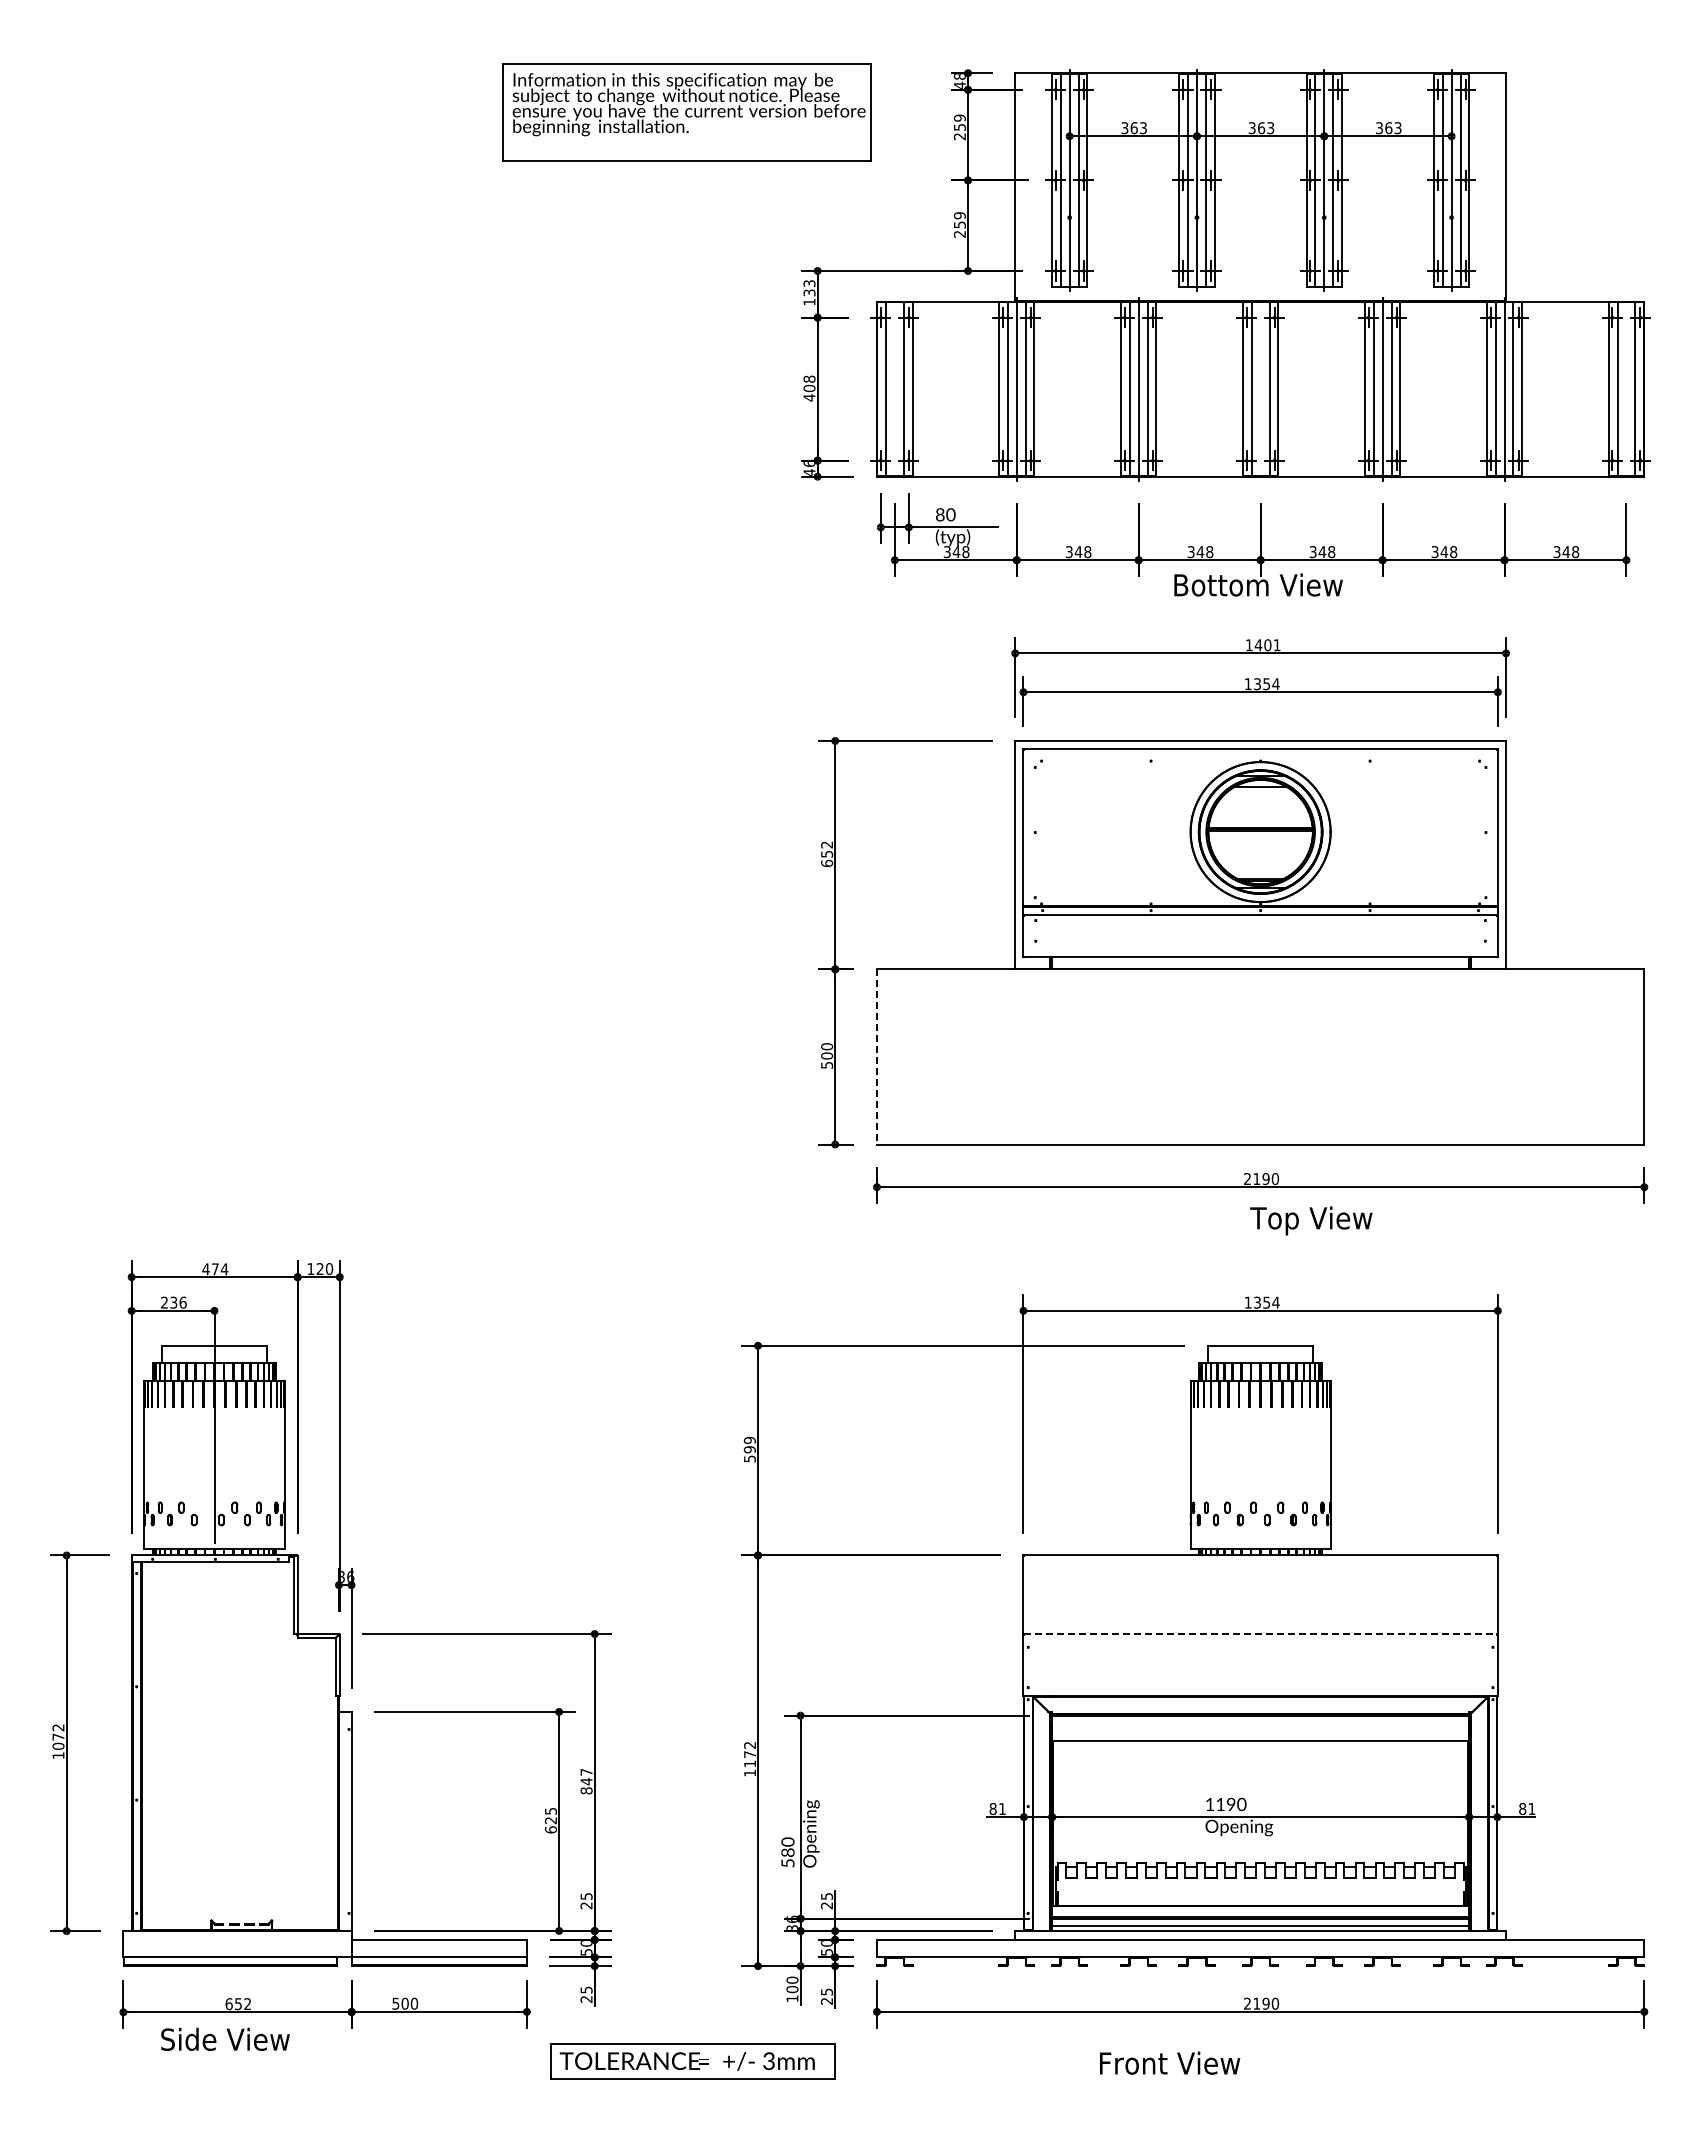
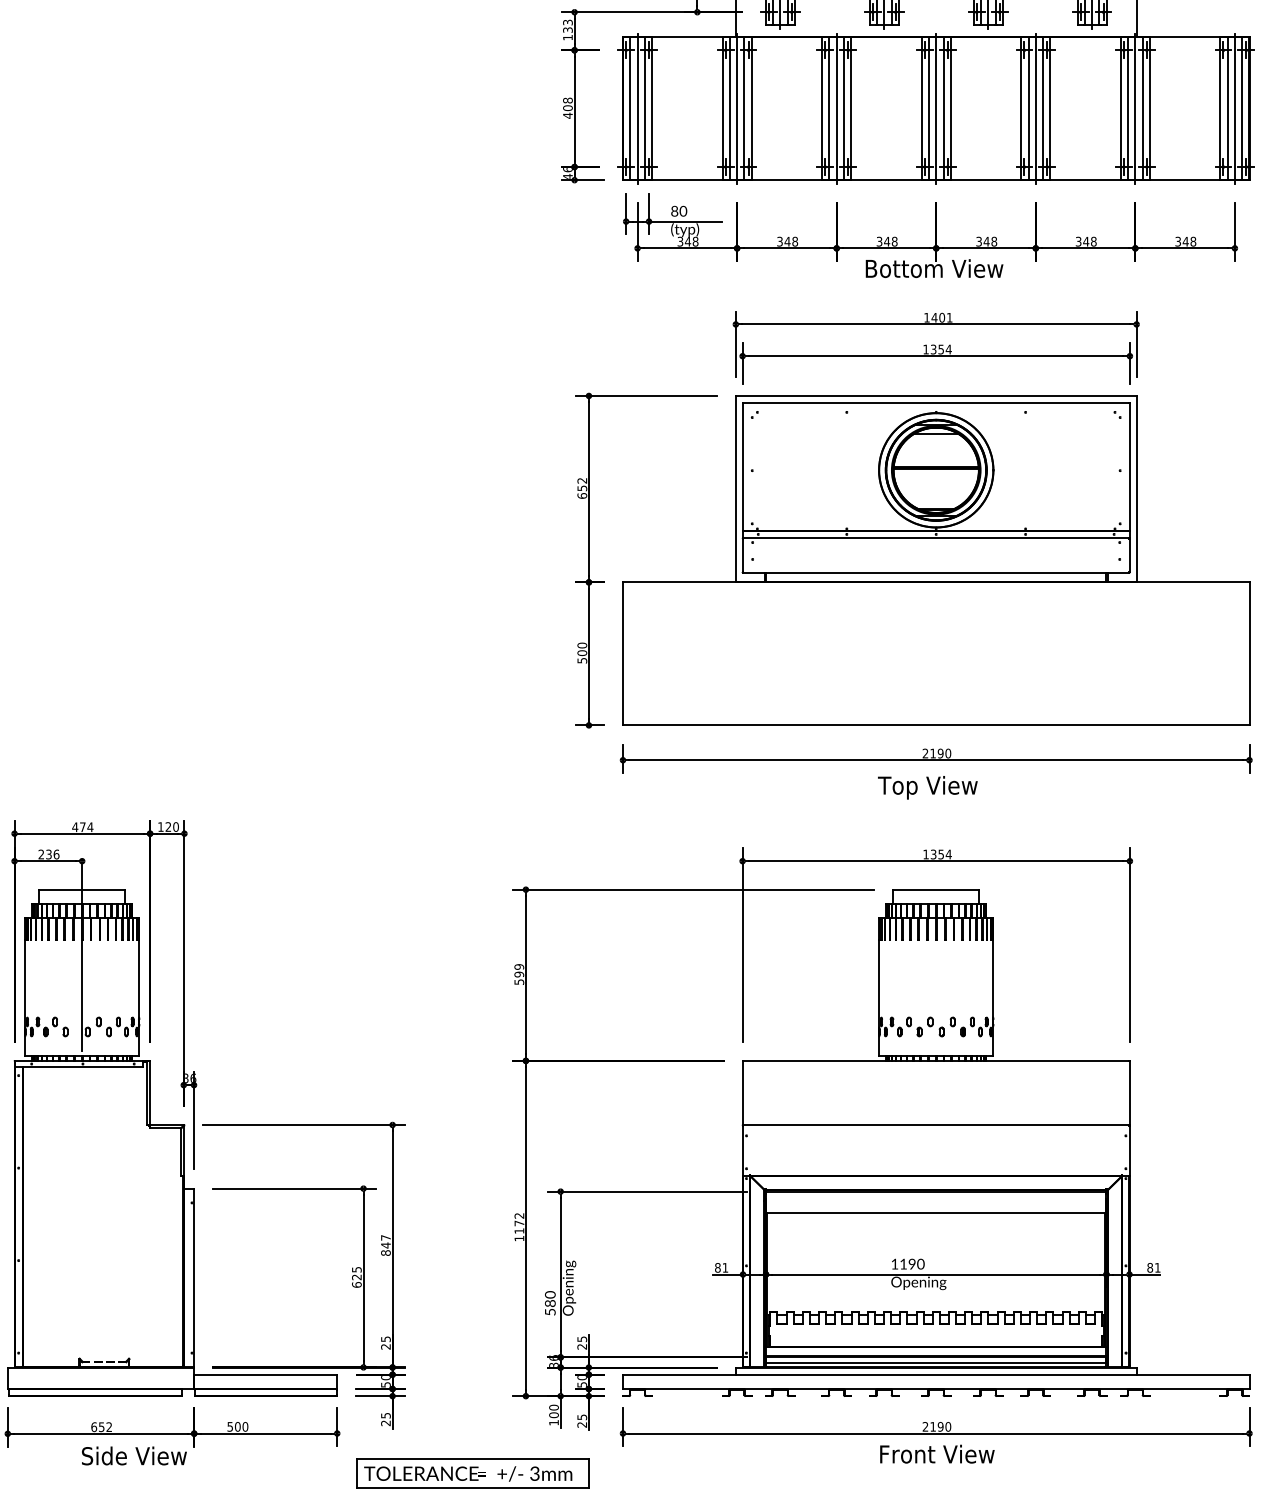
line: (894, 388) -> (637, 108), added
line: (1260, 388) -> (936, 108), added
line: (1626, 388) -> (1234, 108), added
line: (876, 1056) -> (622, 653), dashed -> solid
text: (1311, 1220) -> (927, 787), moved
line: (1260, 1633) -> (936, 1124), dashed -> solid
text: (225, 2038) -> (134, 1455), moved
text: (1170, 2062) -> (937, 1453), moved

